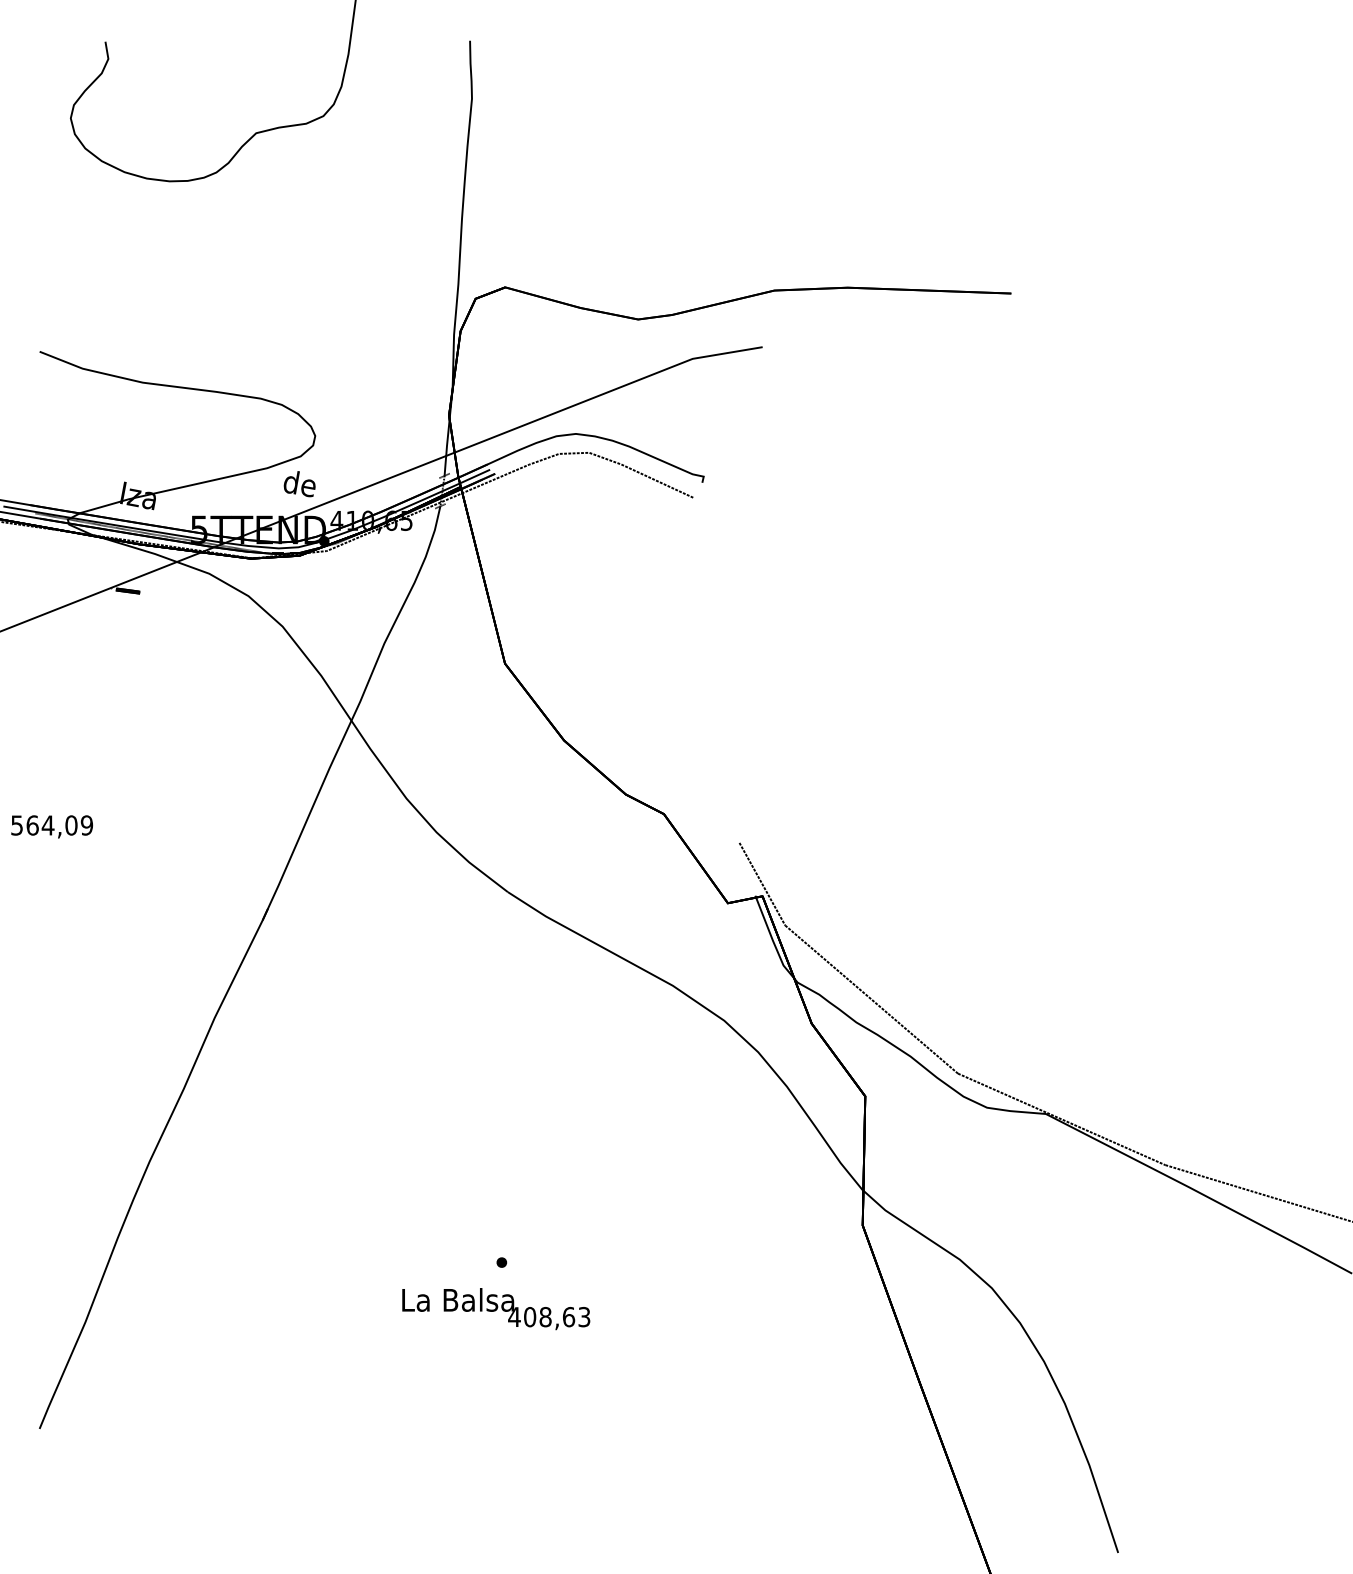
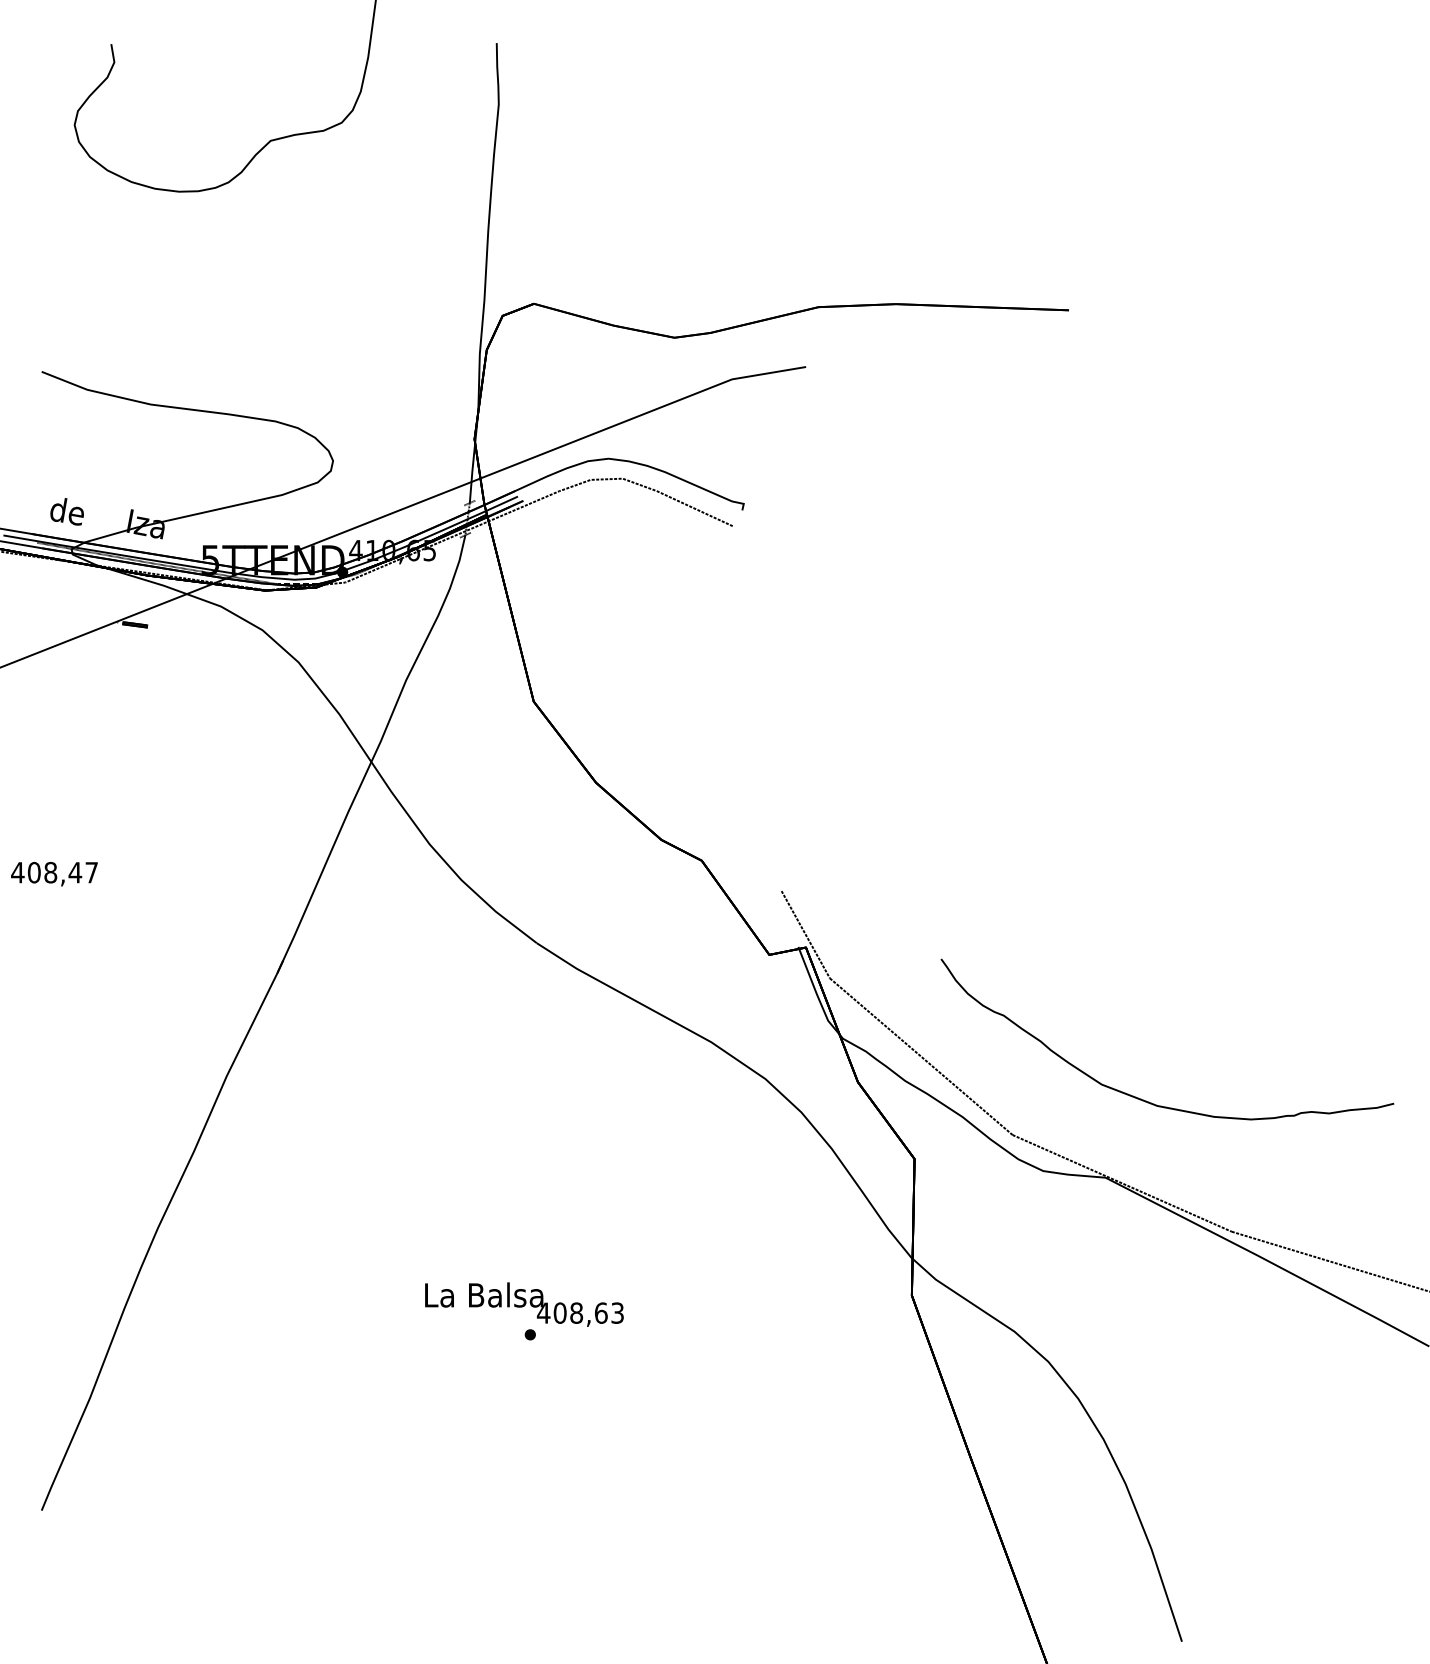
text: (299, 484) -> (66, 512), moved
text: (51, 825) -> (54, 872), 564,09 -> 408,47
curve: (1083, 1040) -> (1145, 1100), added
text: (496, 1309) -> (524, 1305), moved

